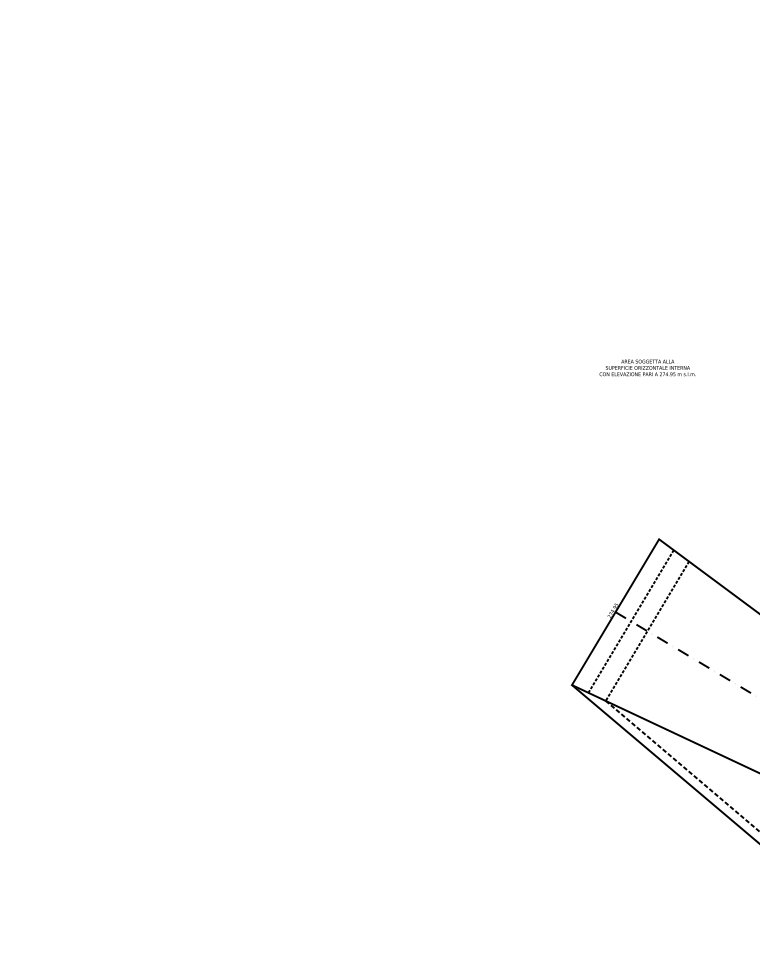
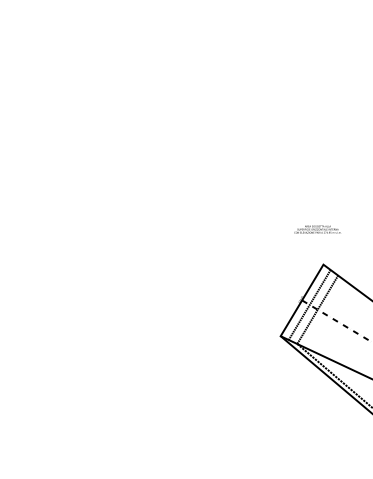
text: (646, 367) -> (317, 229), moved

